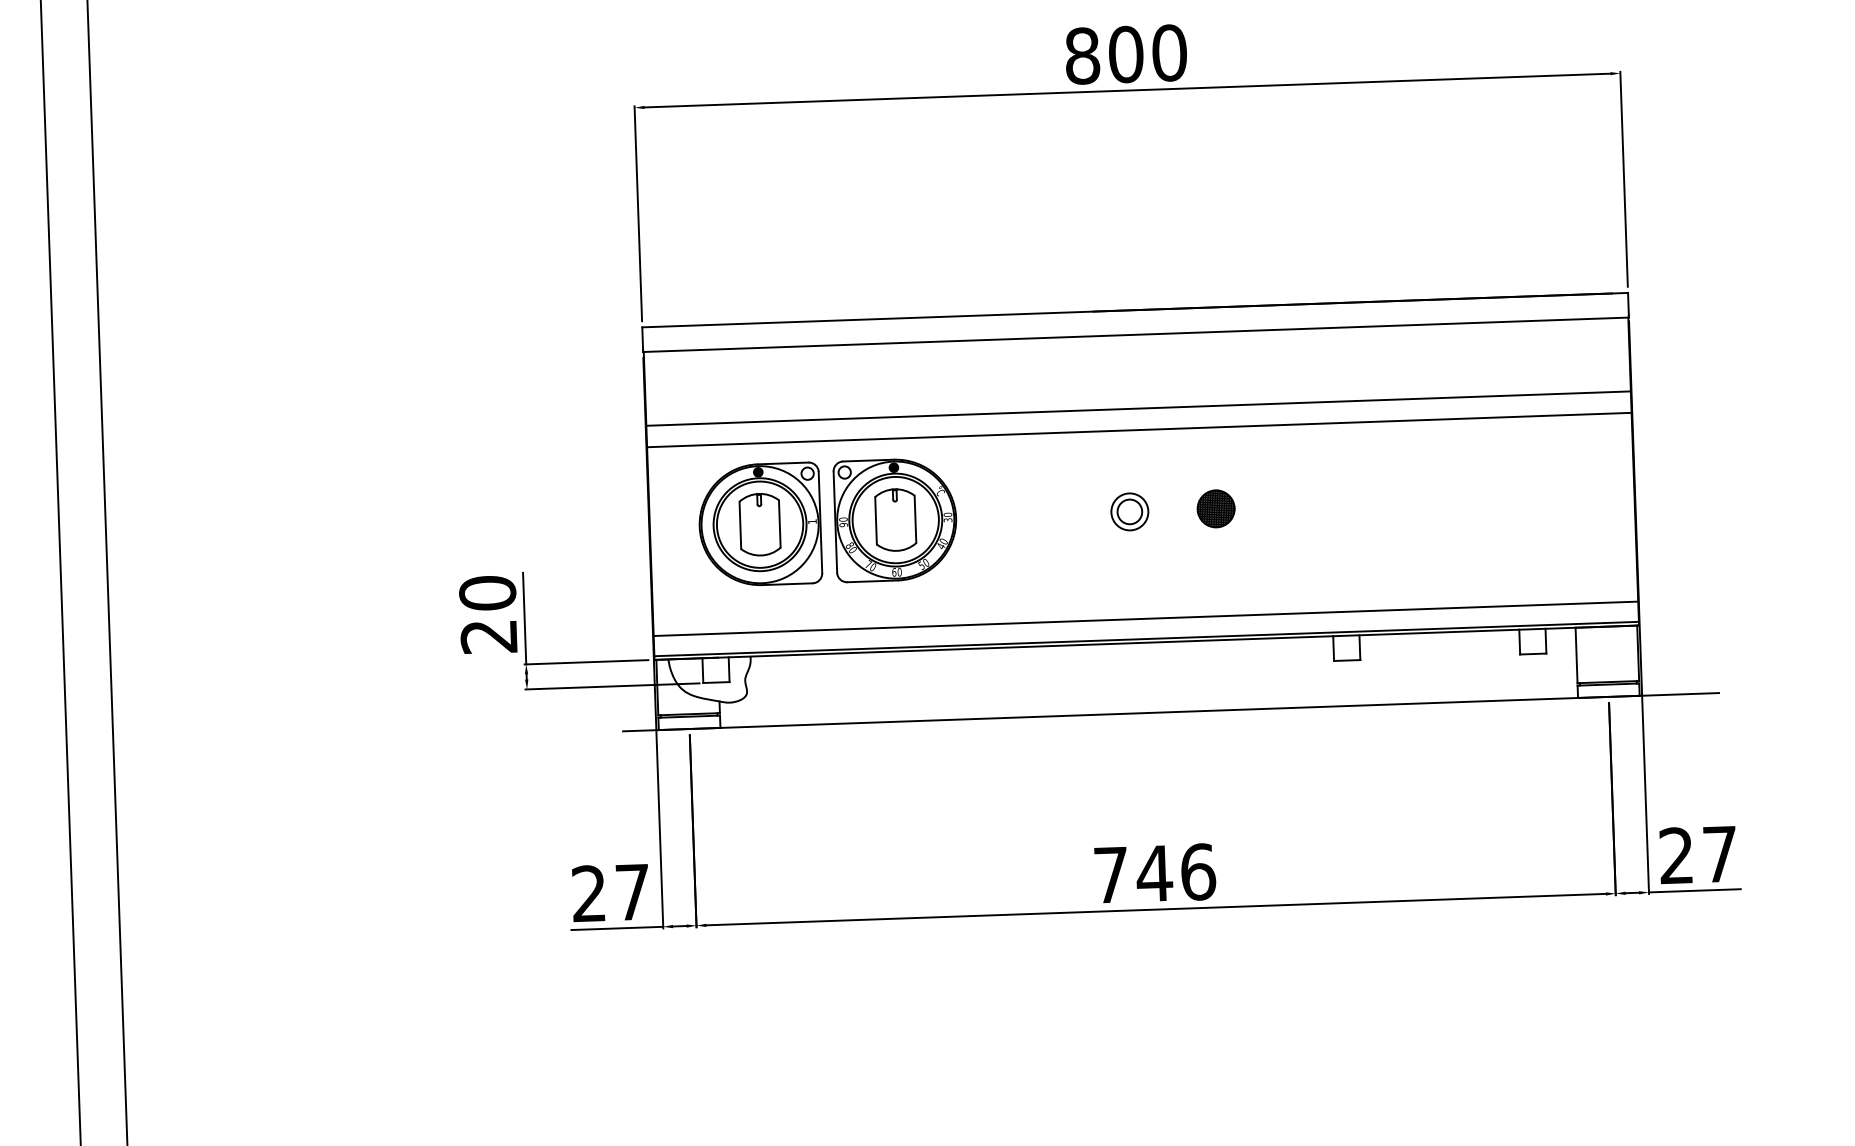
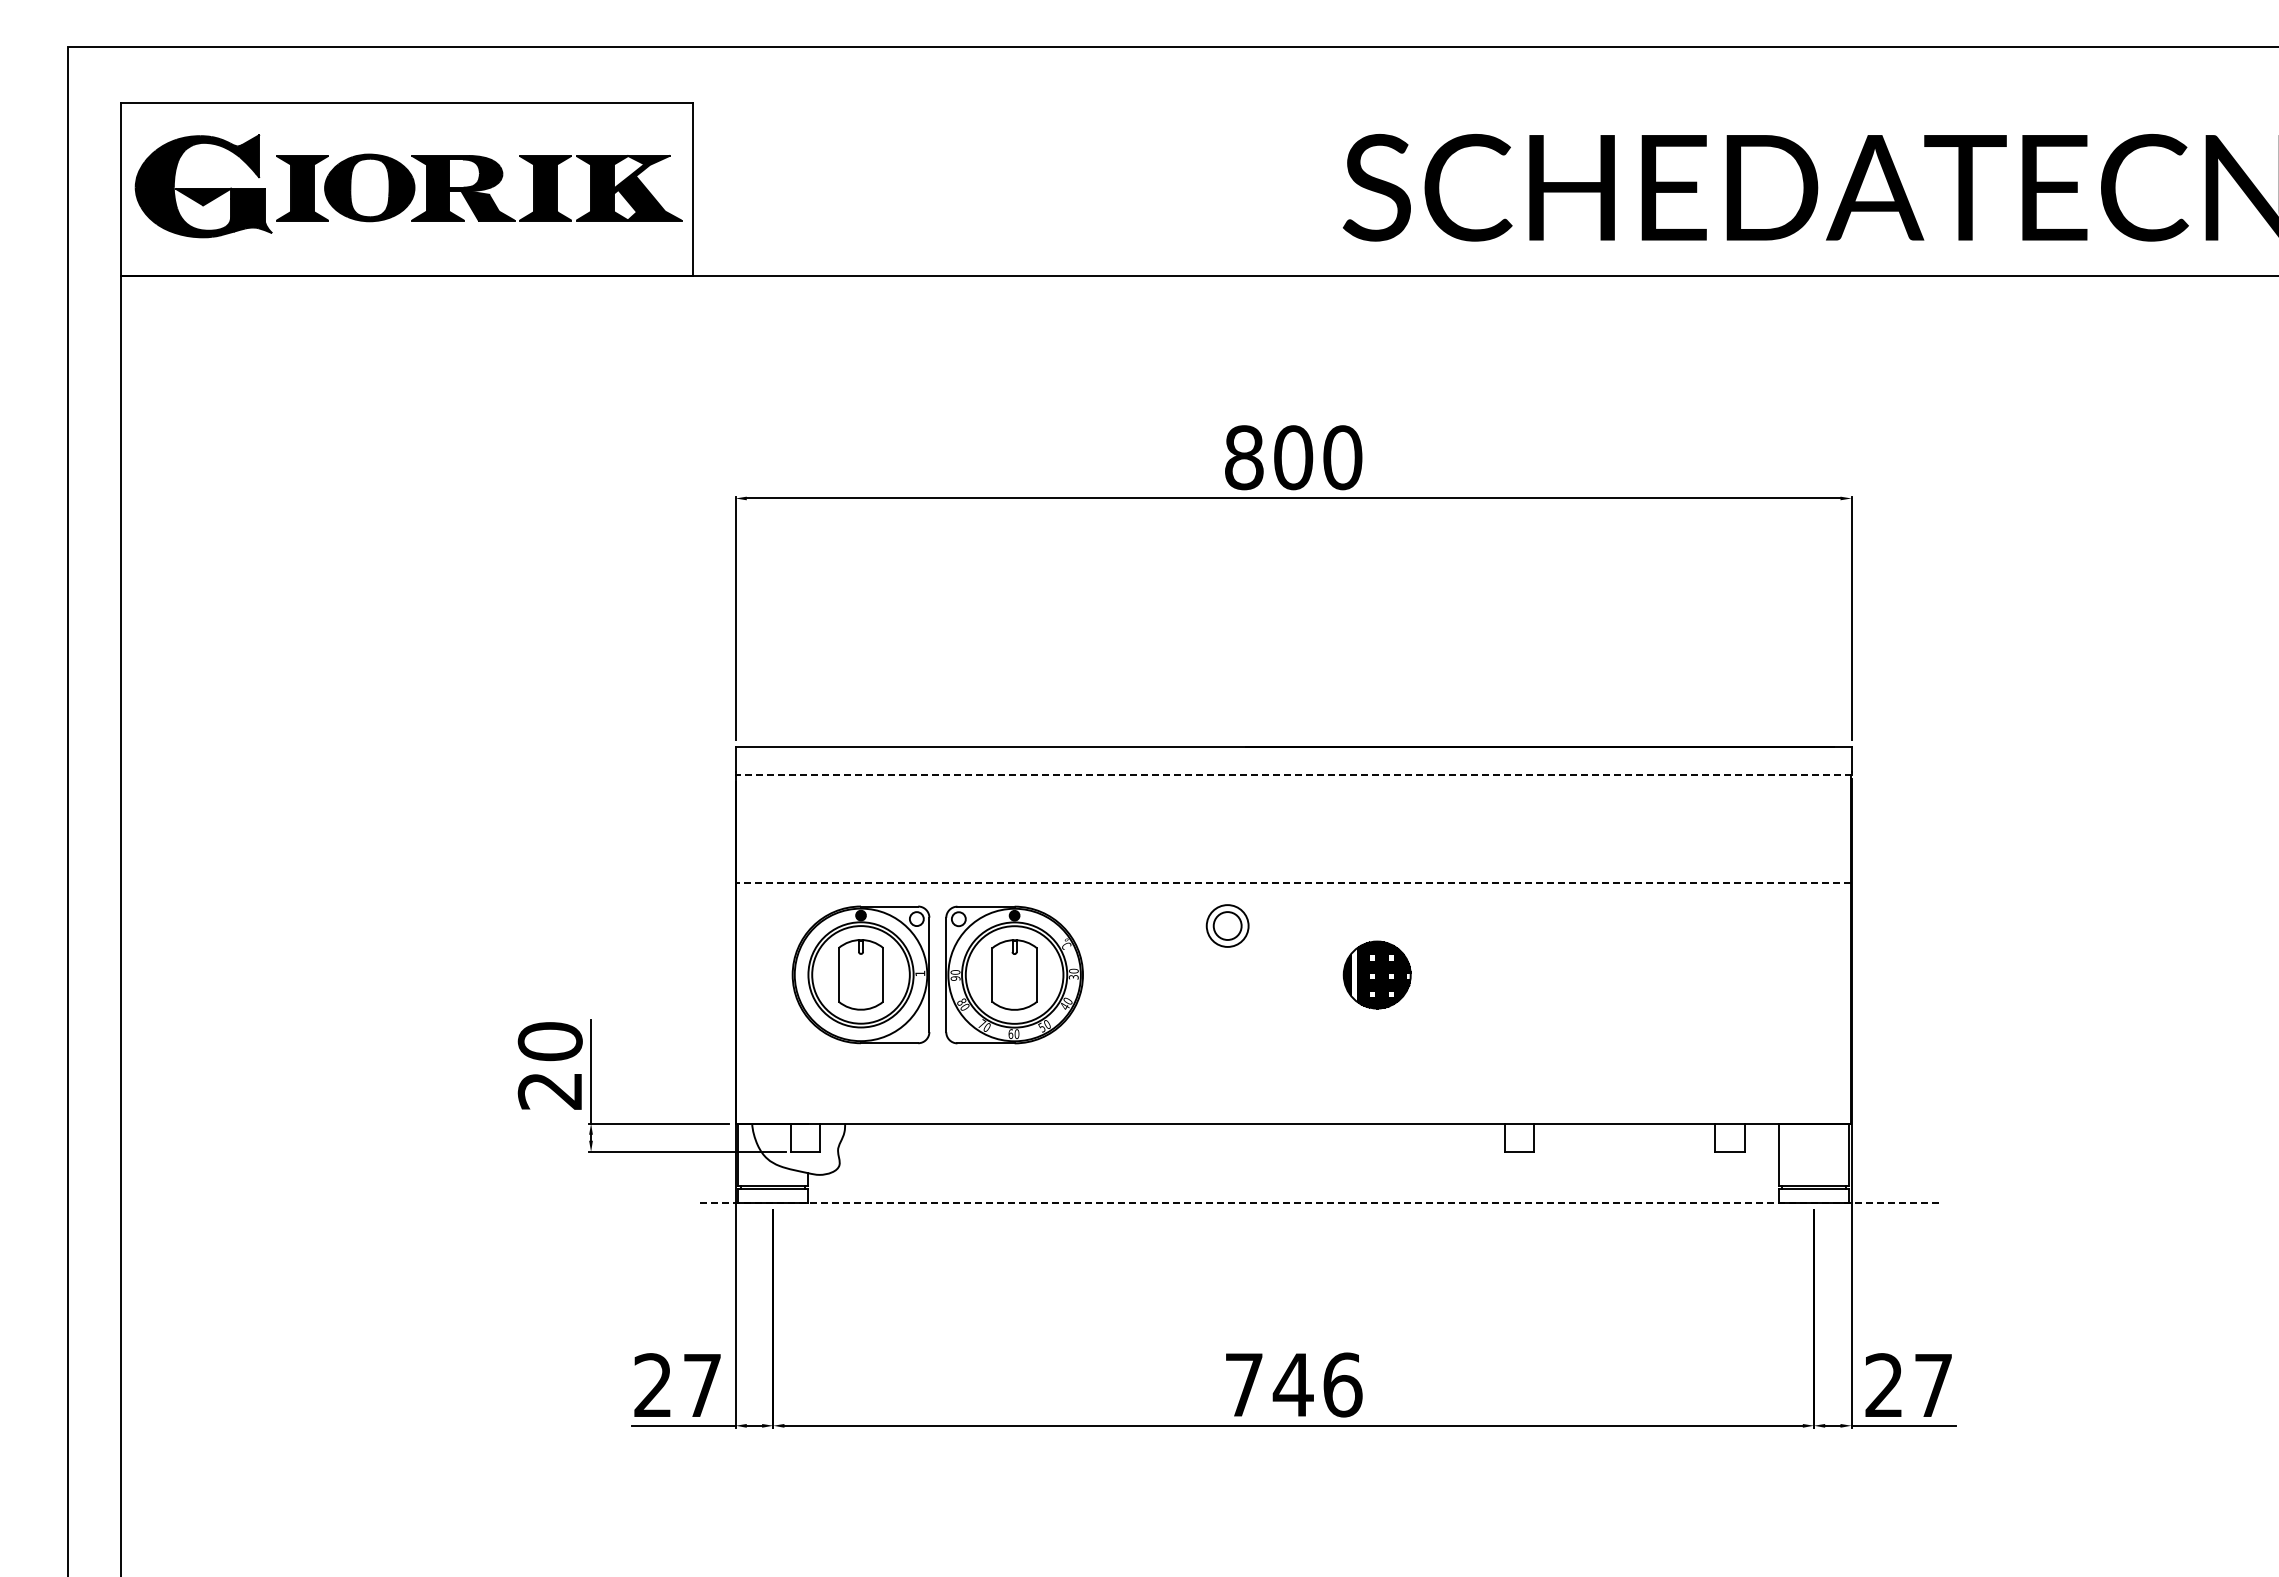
line: (1135, 334) -> (1293, 774), solid -> dashed
line: (1138, 408) -> (1293, 858), removed
line: (1139, 429) -> (1293, 882), solid -> dashed
part: (1216, 508) -> (1377, 974), size x1.6
part: (1129, 511) -> (1227, 925), moved
line: (1145, 618) -> (1293, 1096), removed
line: (1146, 639) -> (1293, 1119), removed
line: (1170, 712) -> (1317, 1203), solid -> dashed

